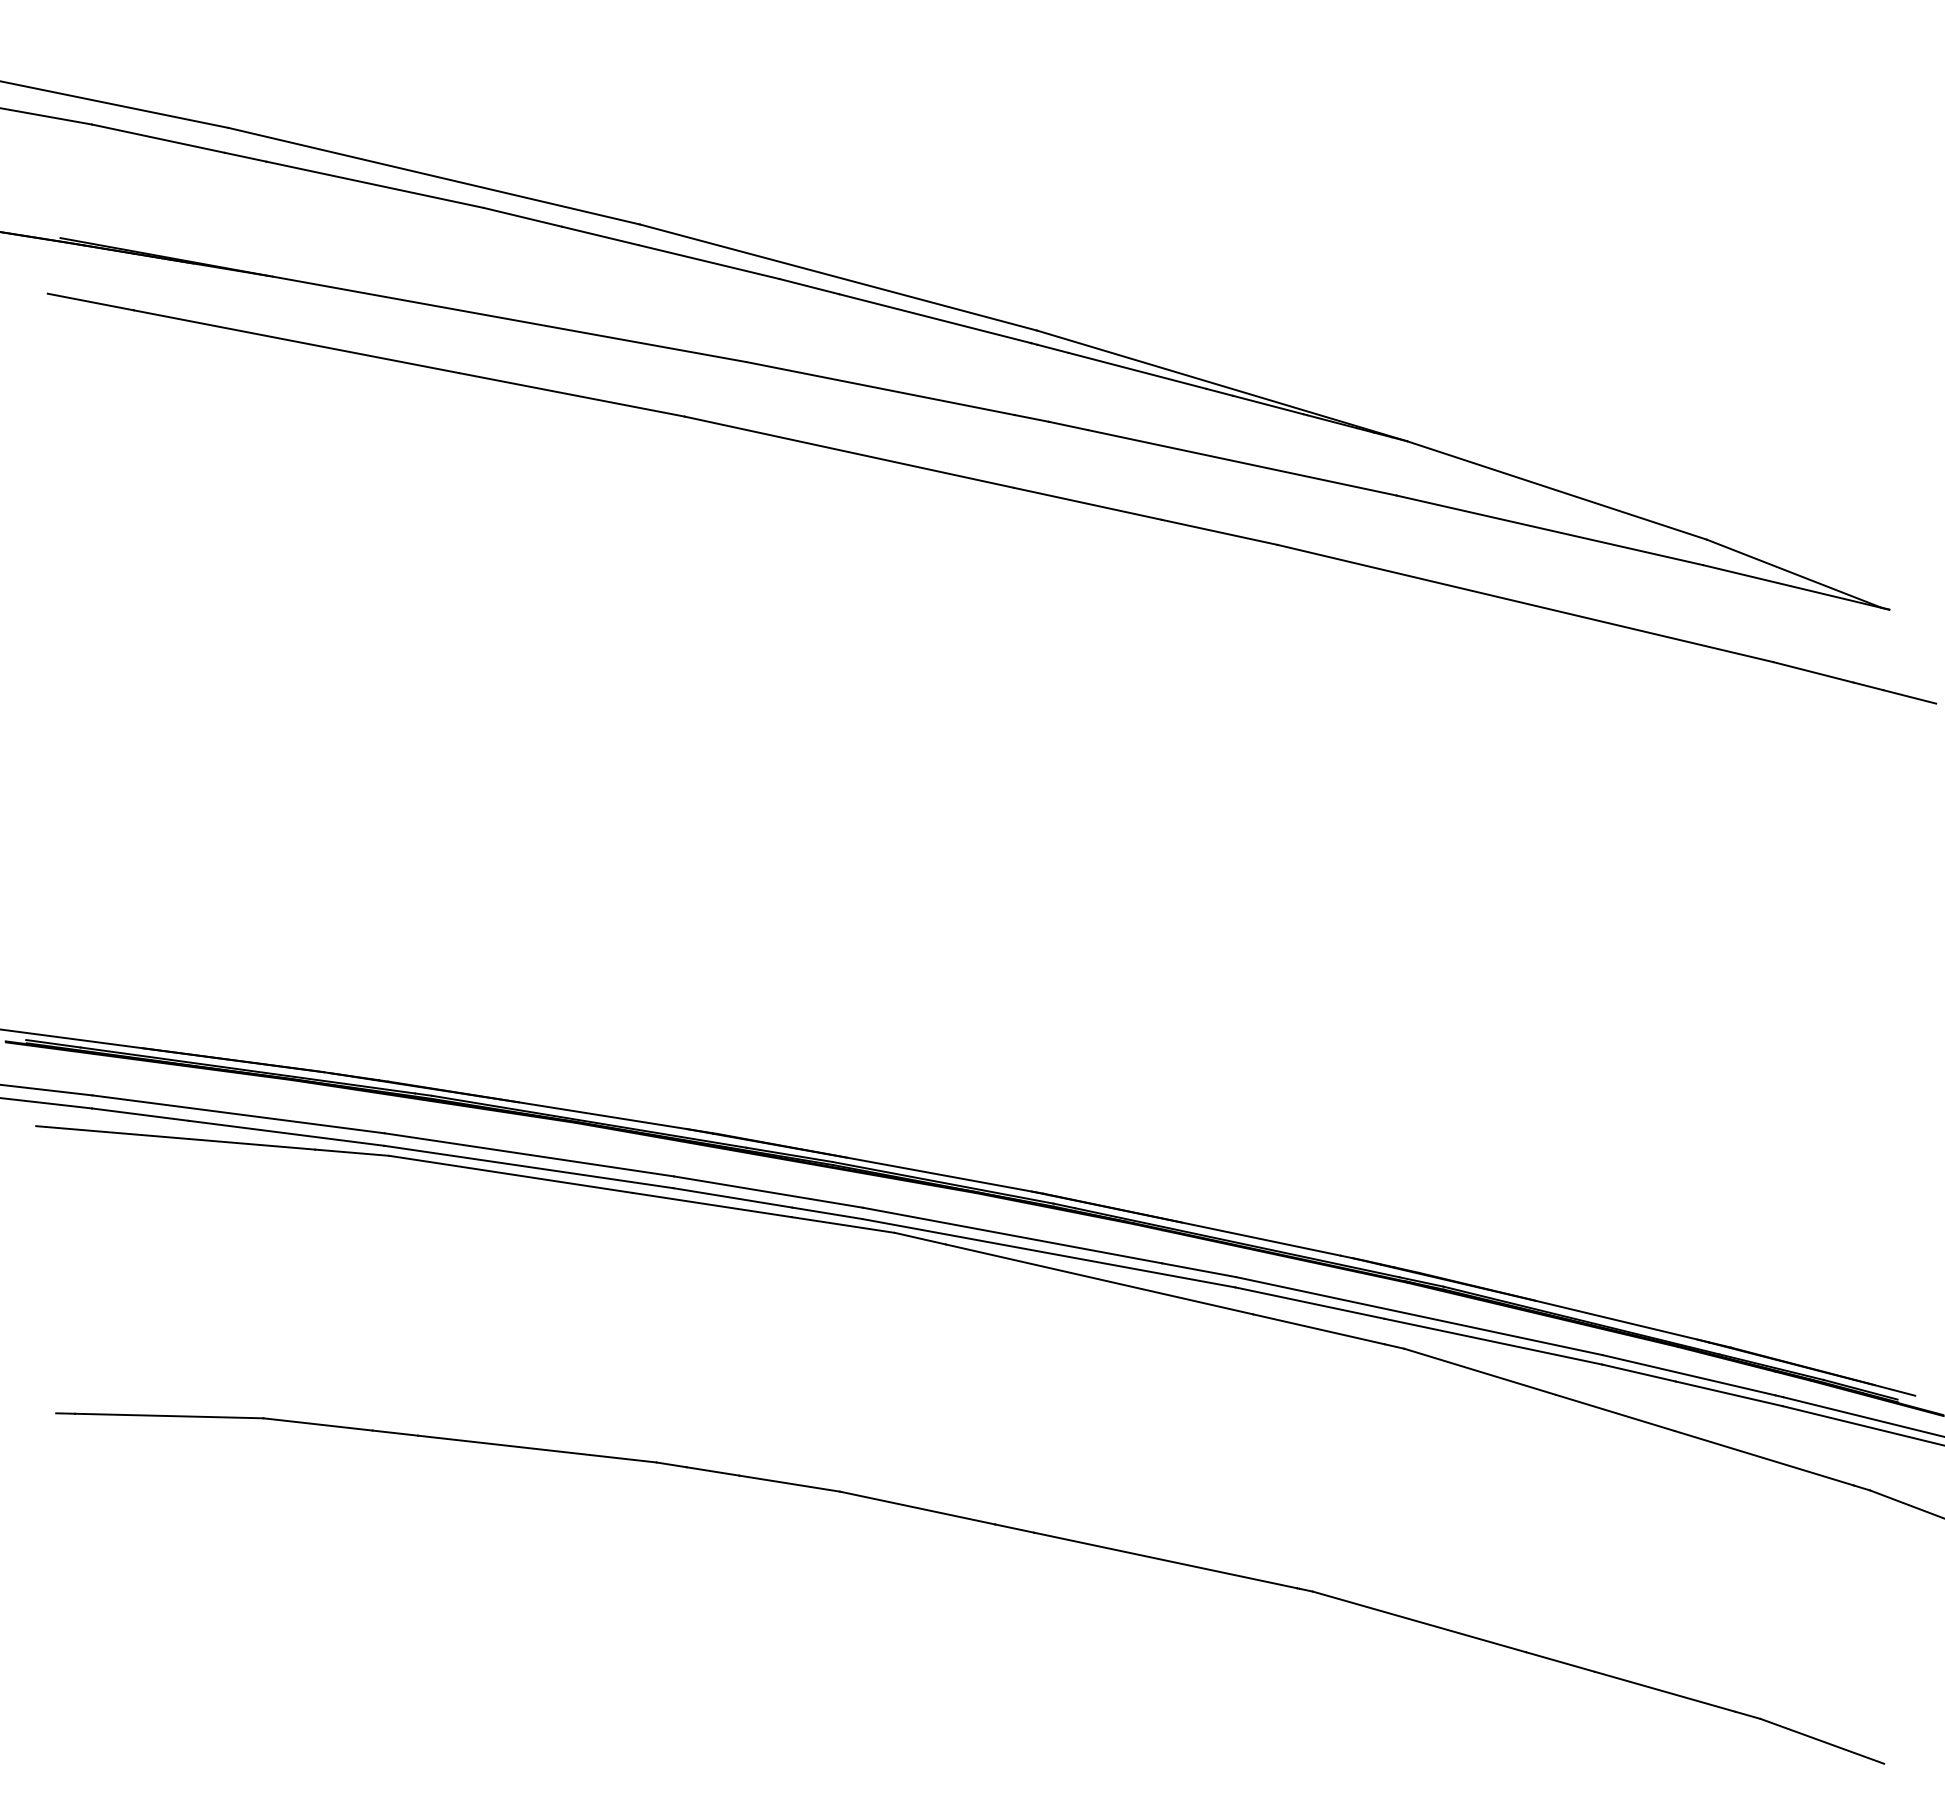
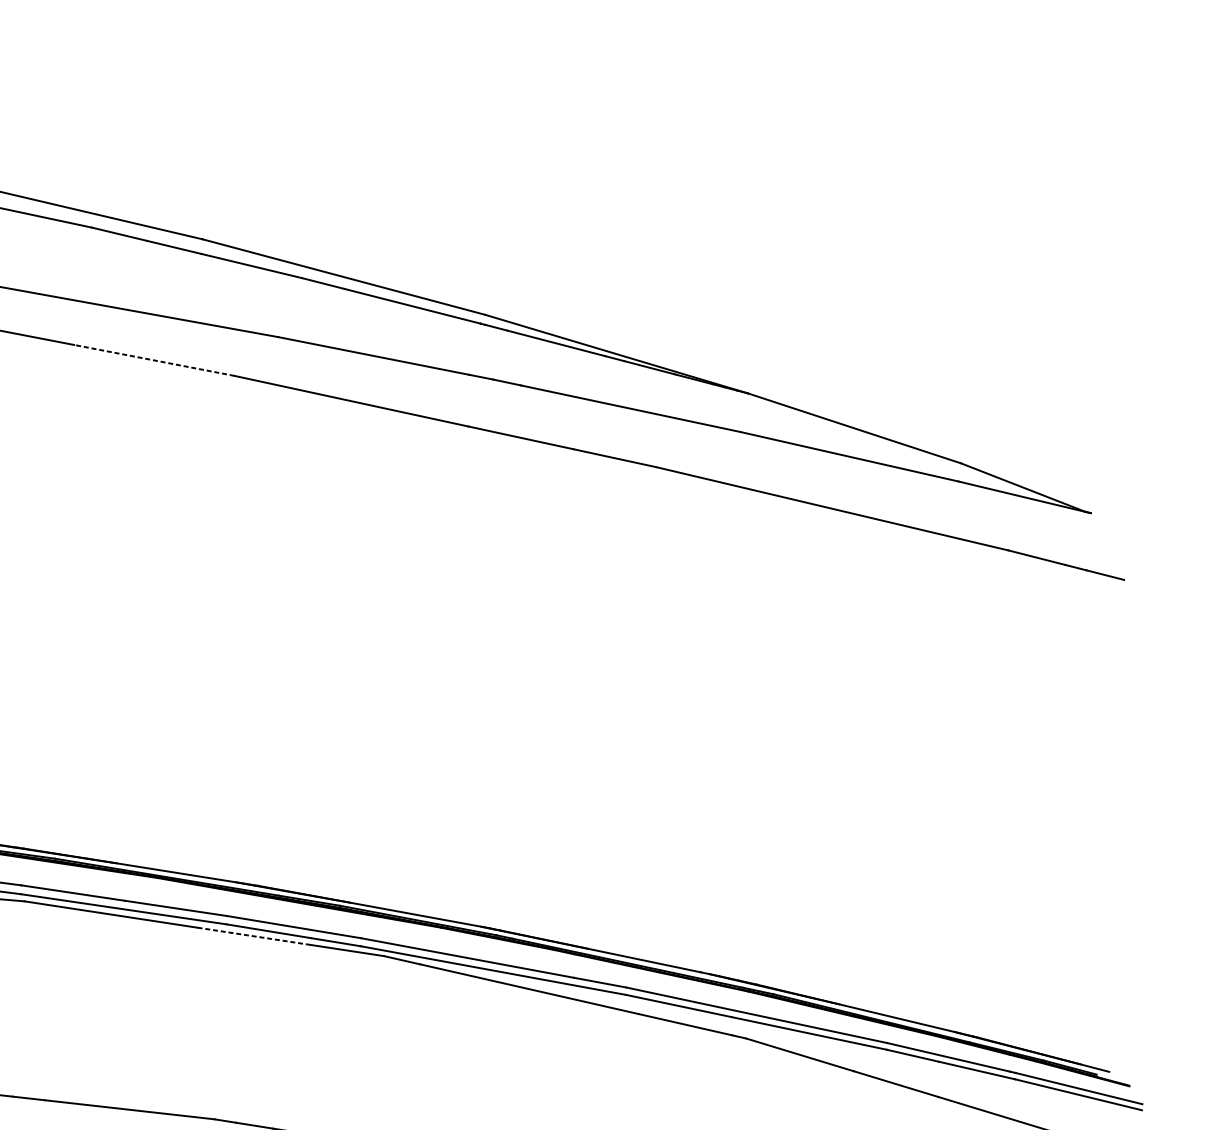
line: (571, 394) -> (154, 360), solid -> dashed
line: (712, 1205) -> (254, 936), solid -> dashed

